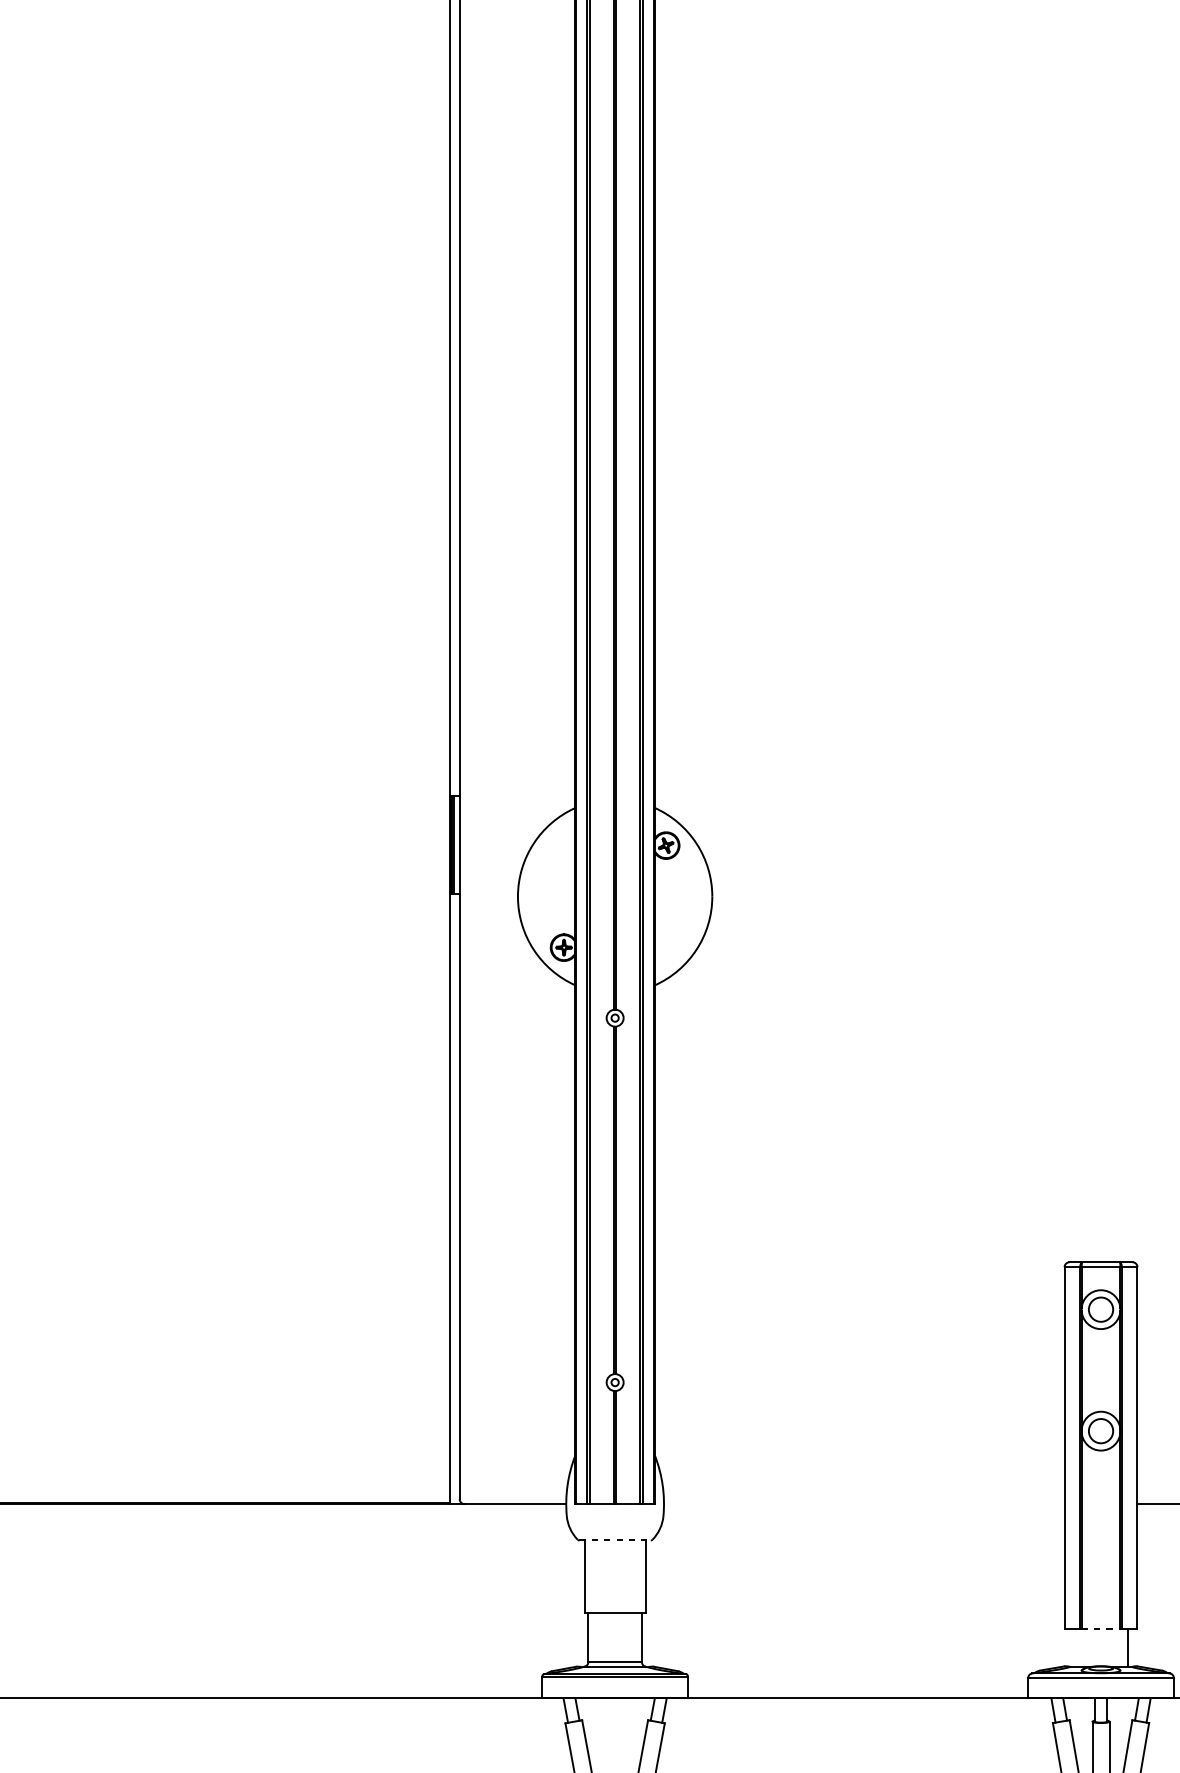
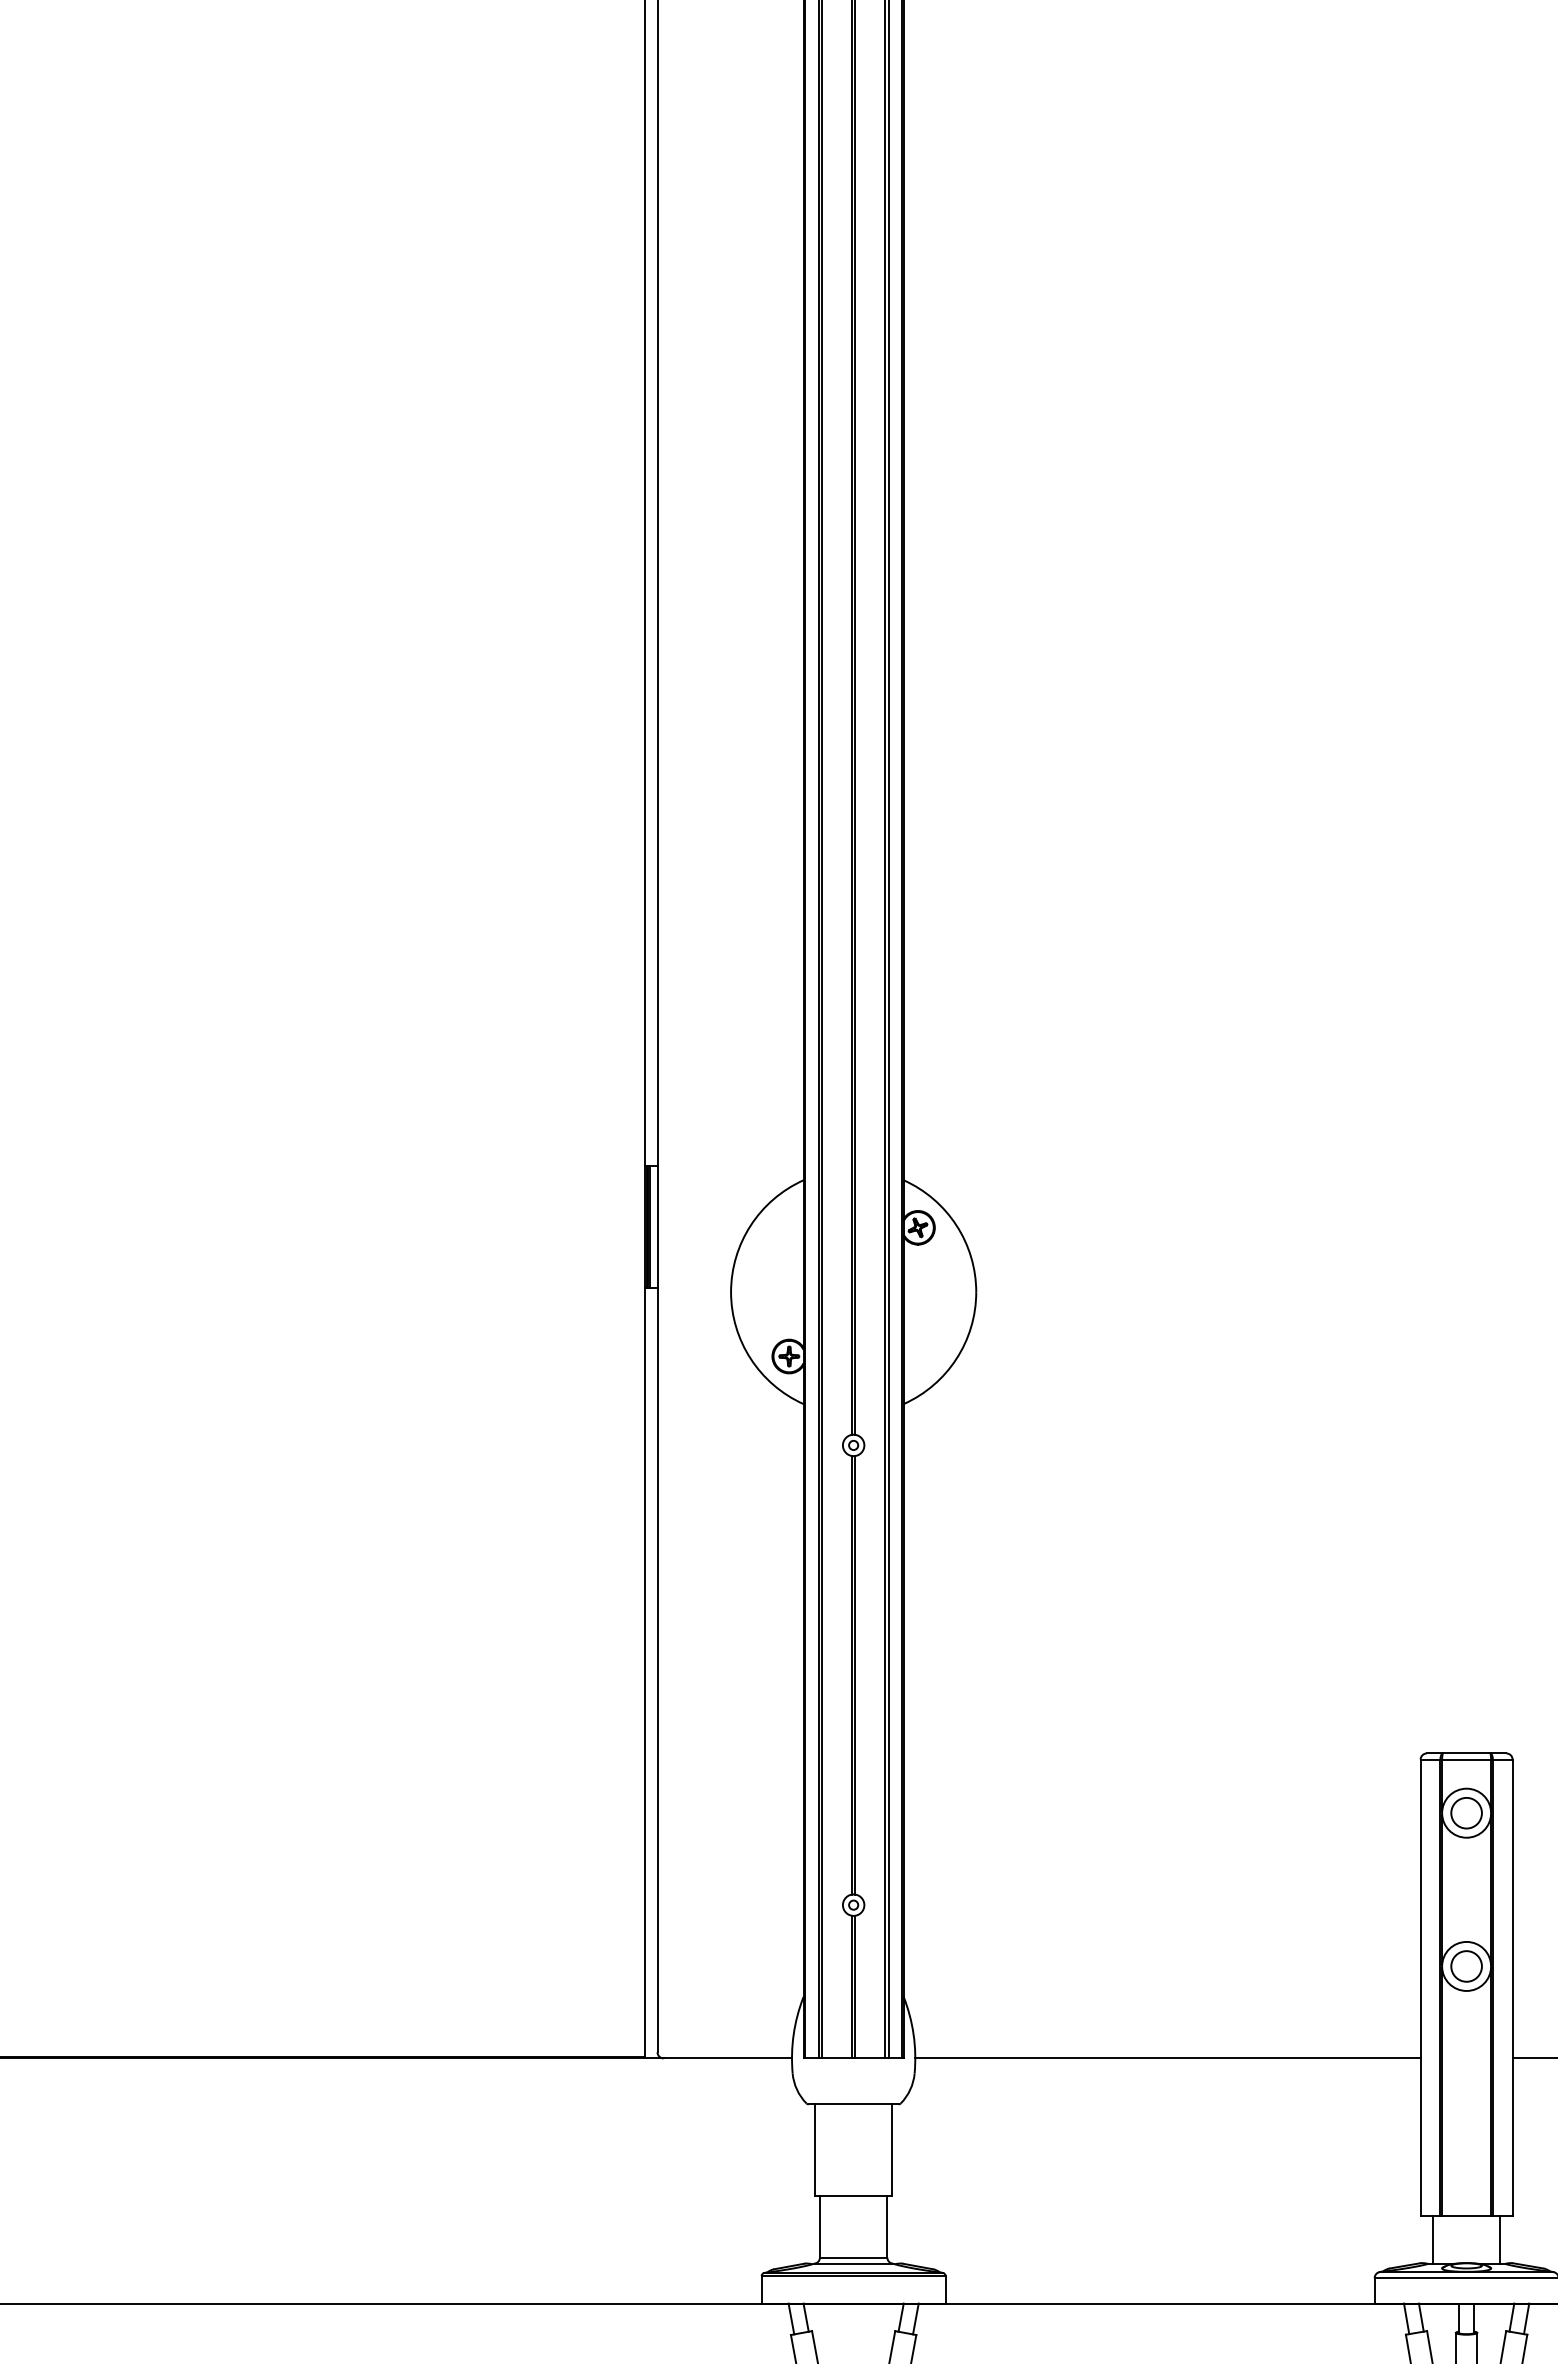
line: (863, 1504) -> (1167, 2058), added
line: (615, 1540) -> (853, 2104), dashed -> solid
line: (1101, 1629) -> (1467, 2216), dashed -> solid
line: (1073, 1647) -> (1432, 2239), added

